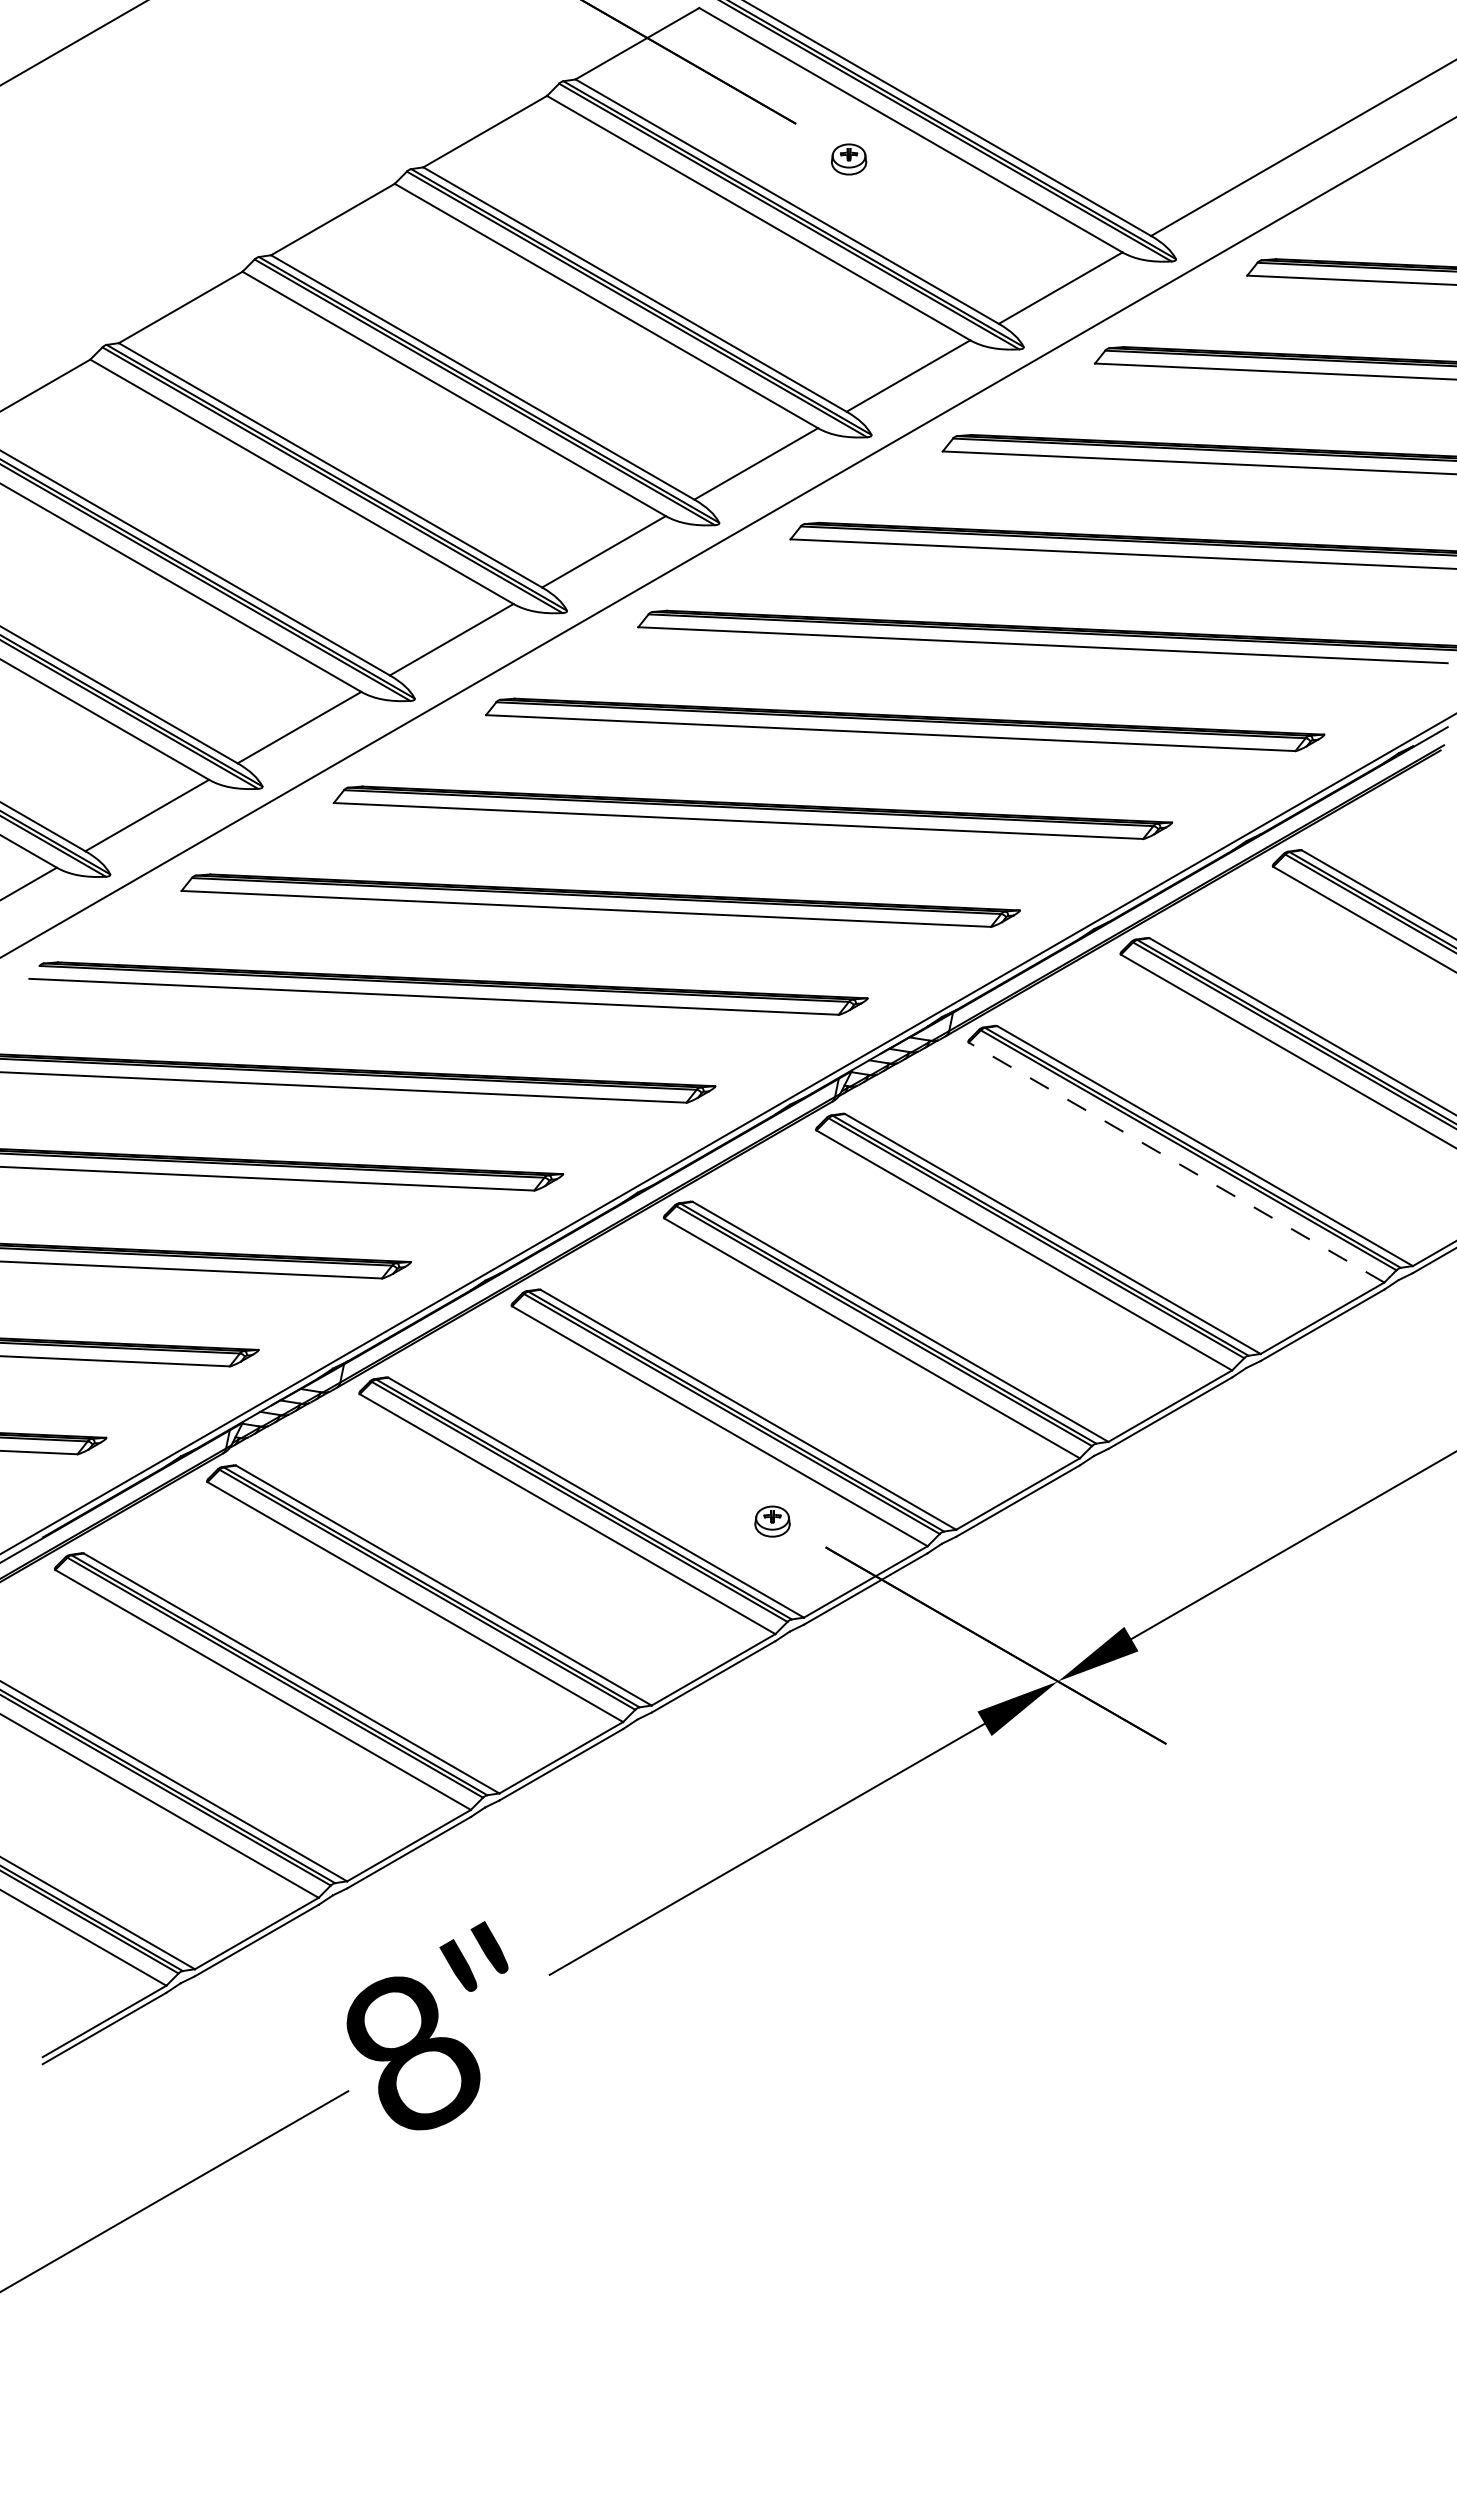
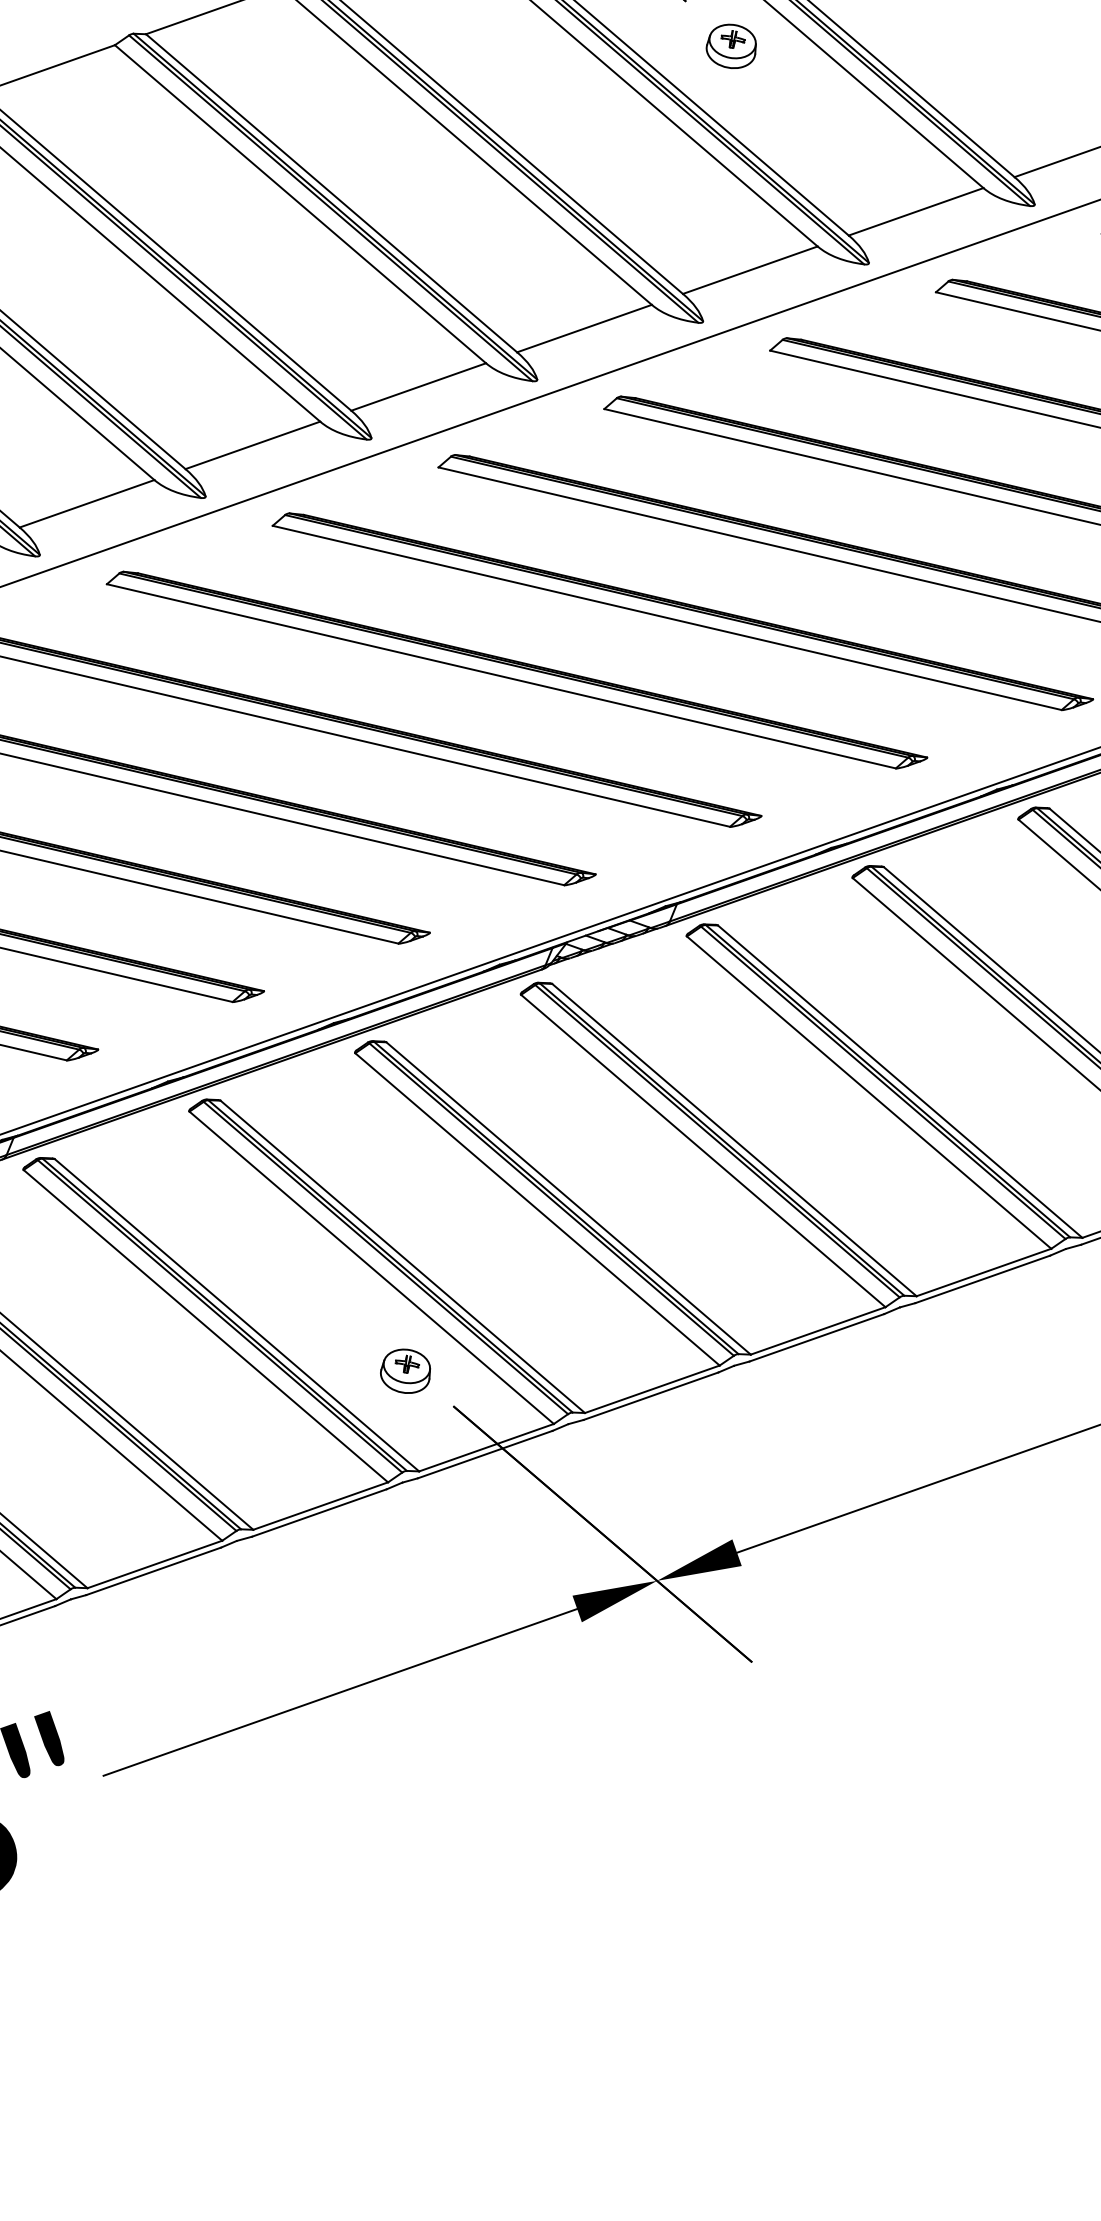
part: (848, 159) -> (731, 46), size x1.43
line: (1176, 1162) -> (869, 1092), dashed -> solid
part: (772, 1521) -> (405, 1371), size x1.43

